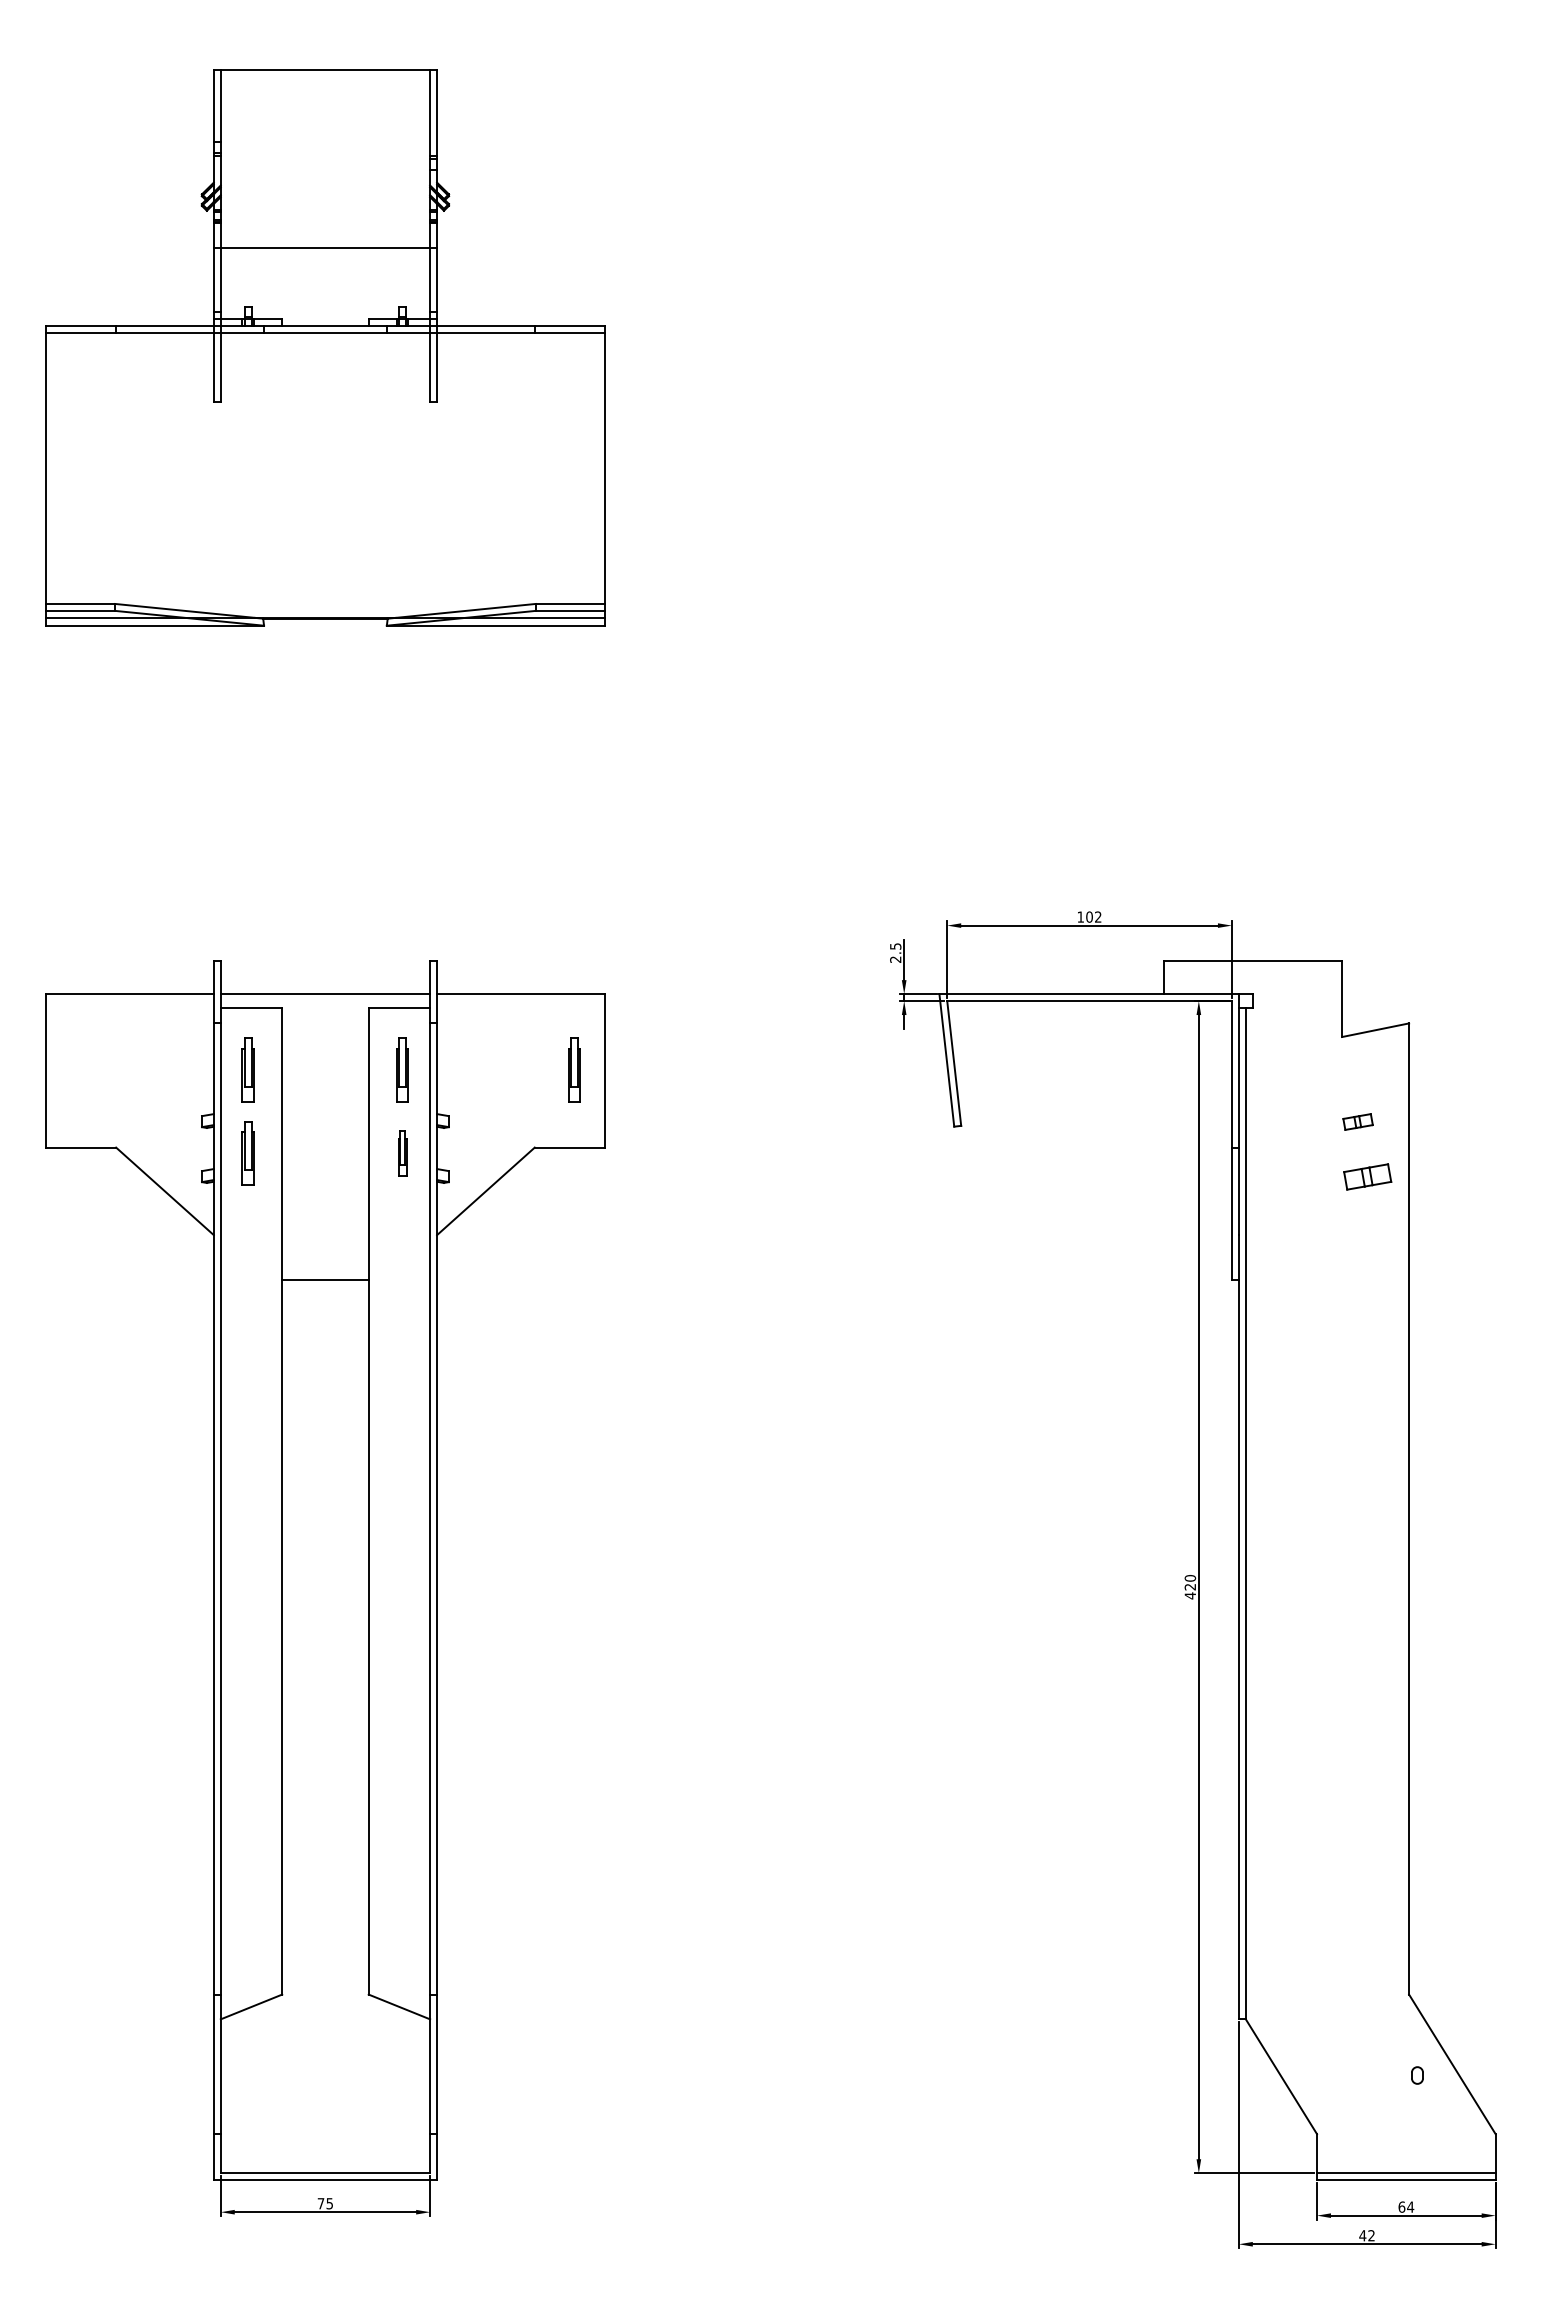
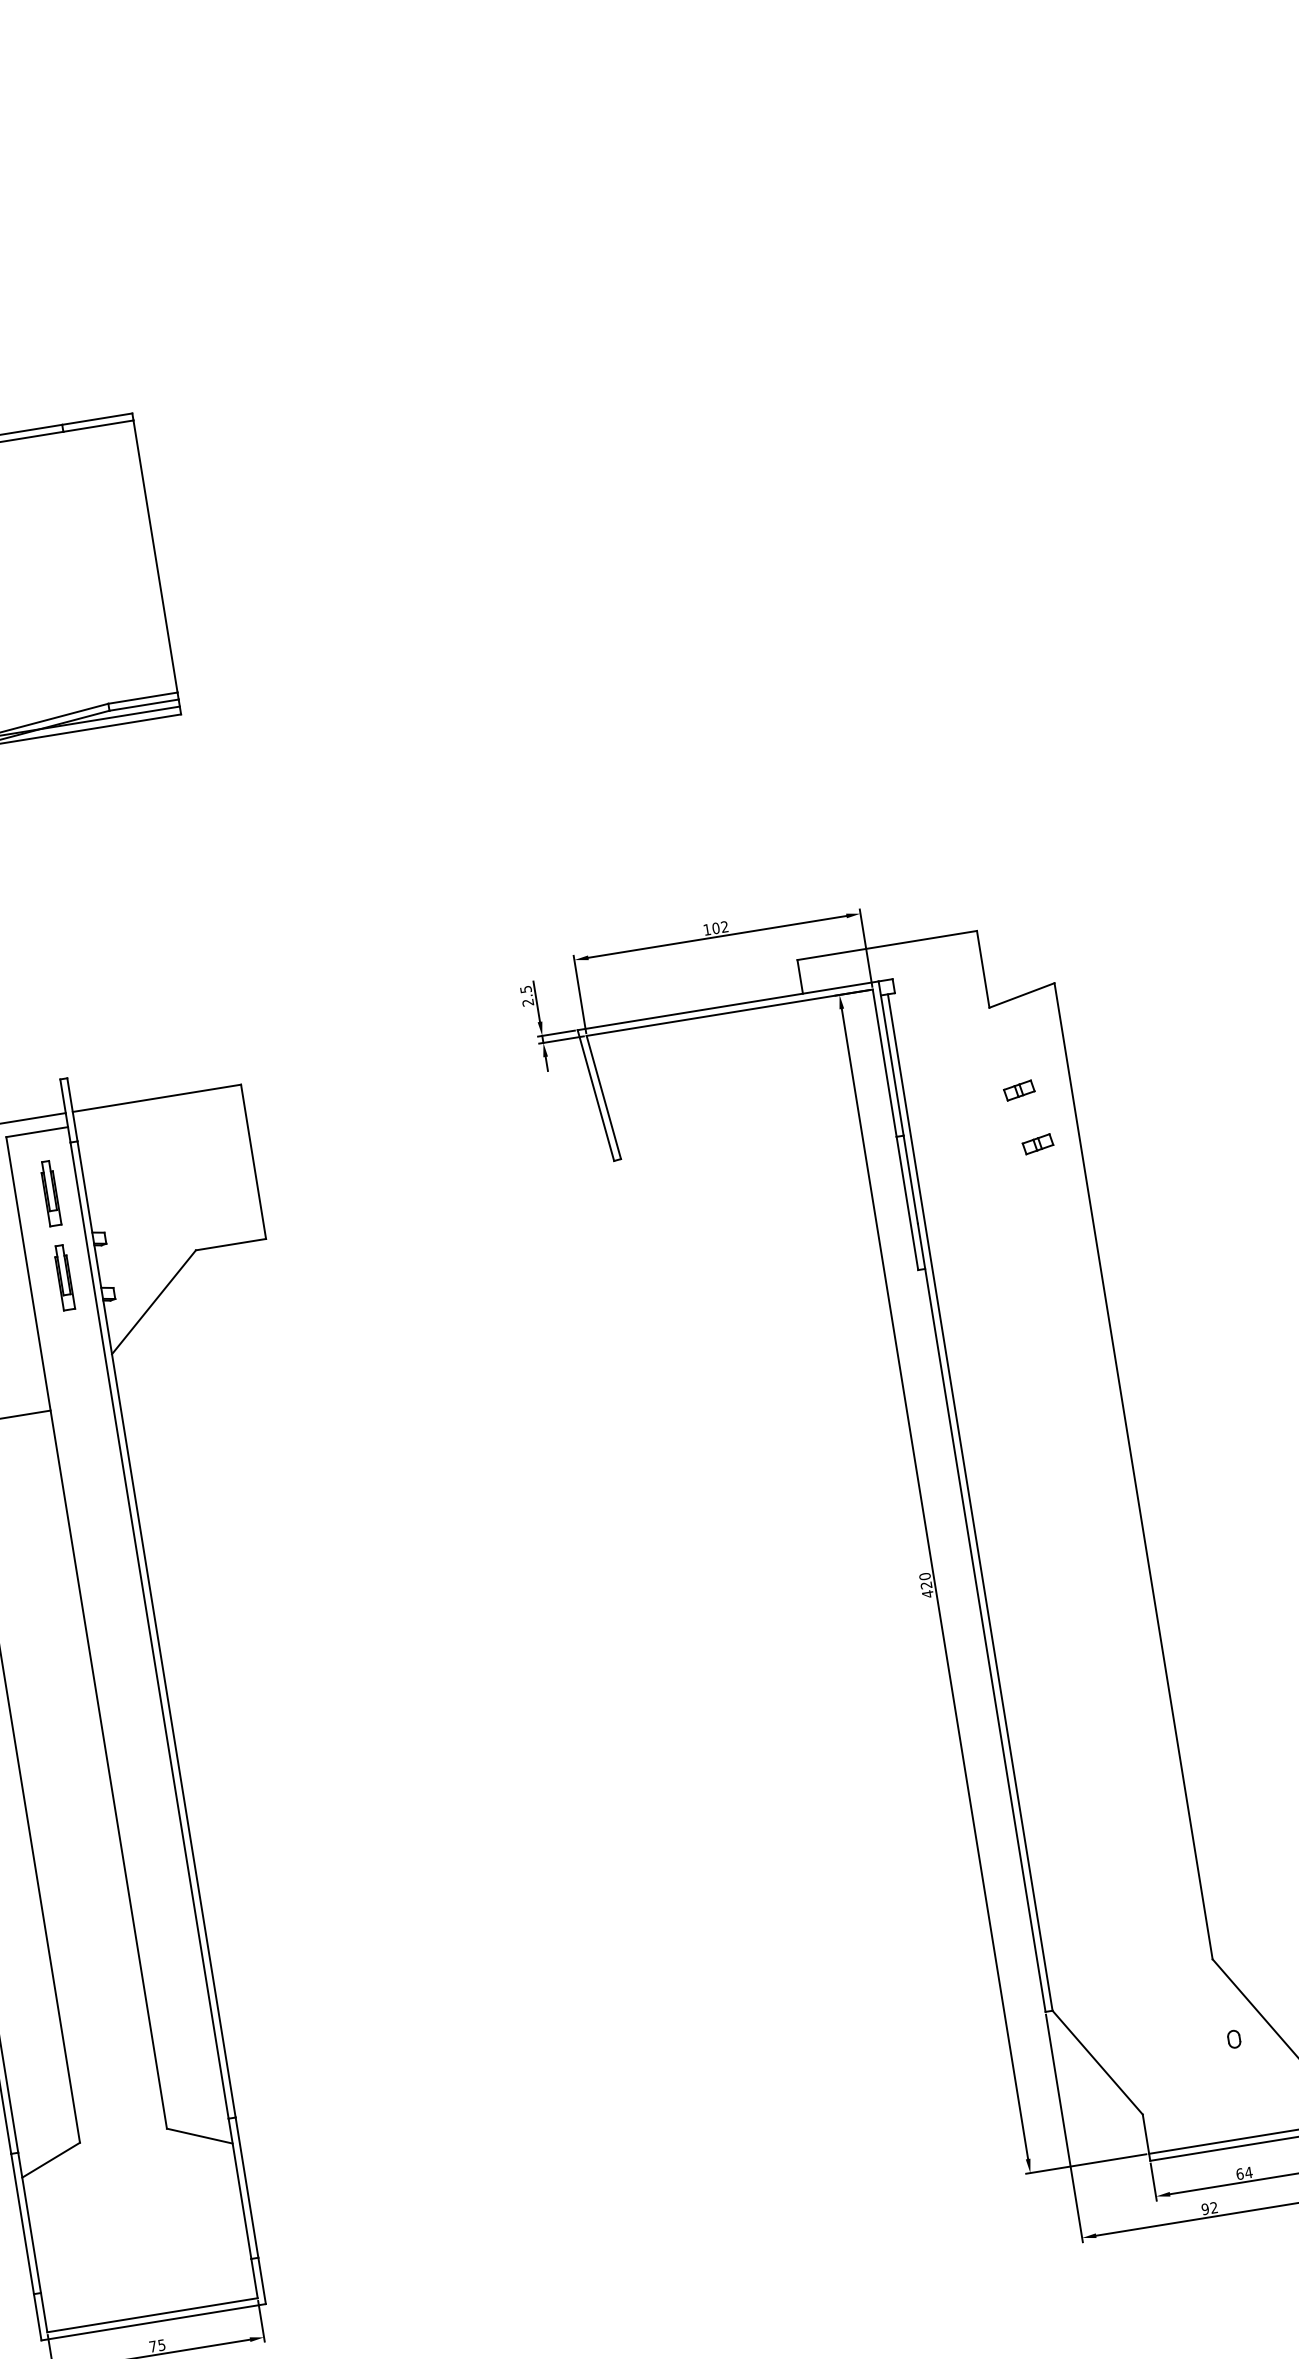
part: (574, 1069) -> (223, 1165), removed
part: (402, 1153) -> (63, 1277), size x1.43
part: (1367, 1176) -> (1037, 1143), size x0.62
text: (1362, 2235) -> (1205, 2209), 42 -> 92

